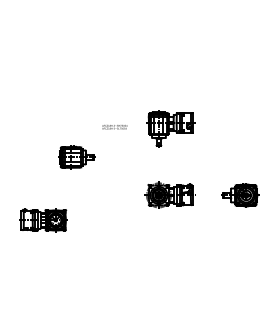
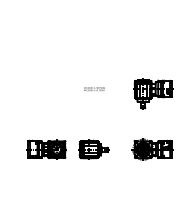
text: (114, 127) -> (94, 89), moved
part: (76, 157) -> (93, 149), moved
part: (43, 220) -> (46, 149), moved

